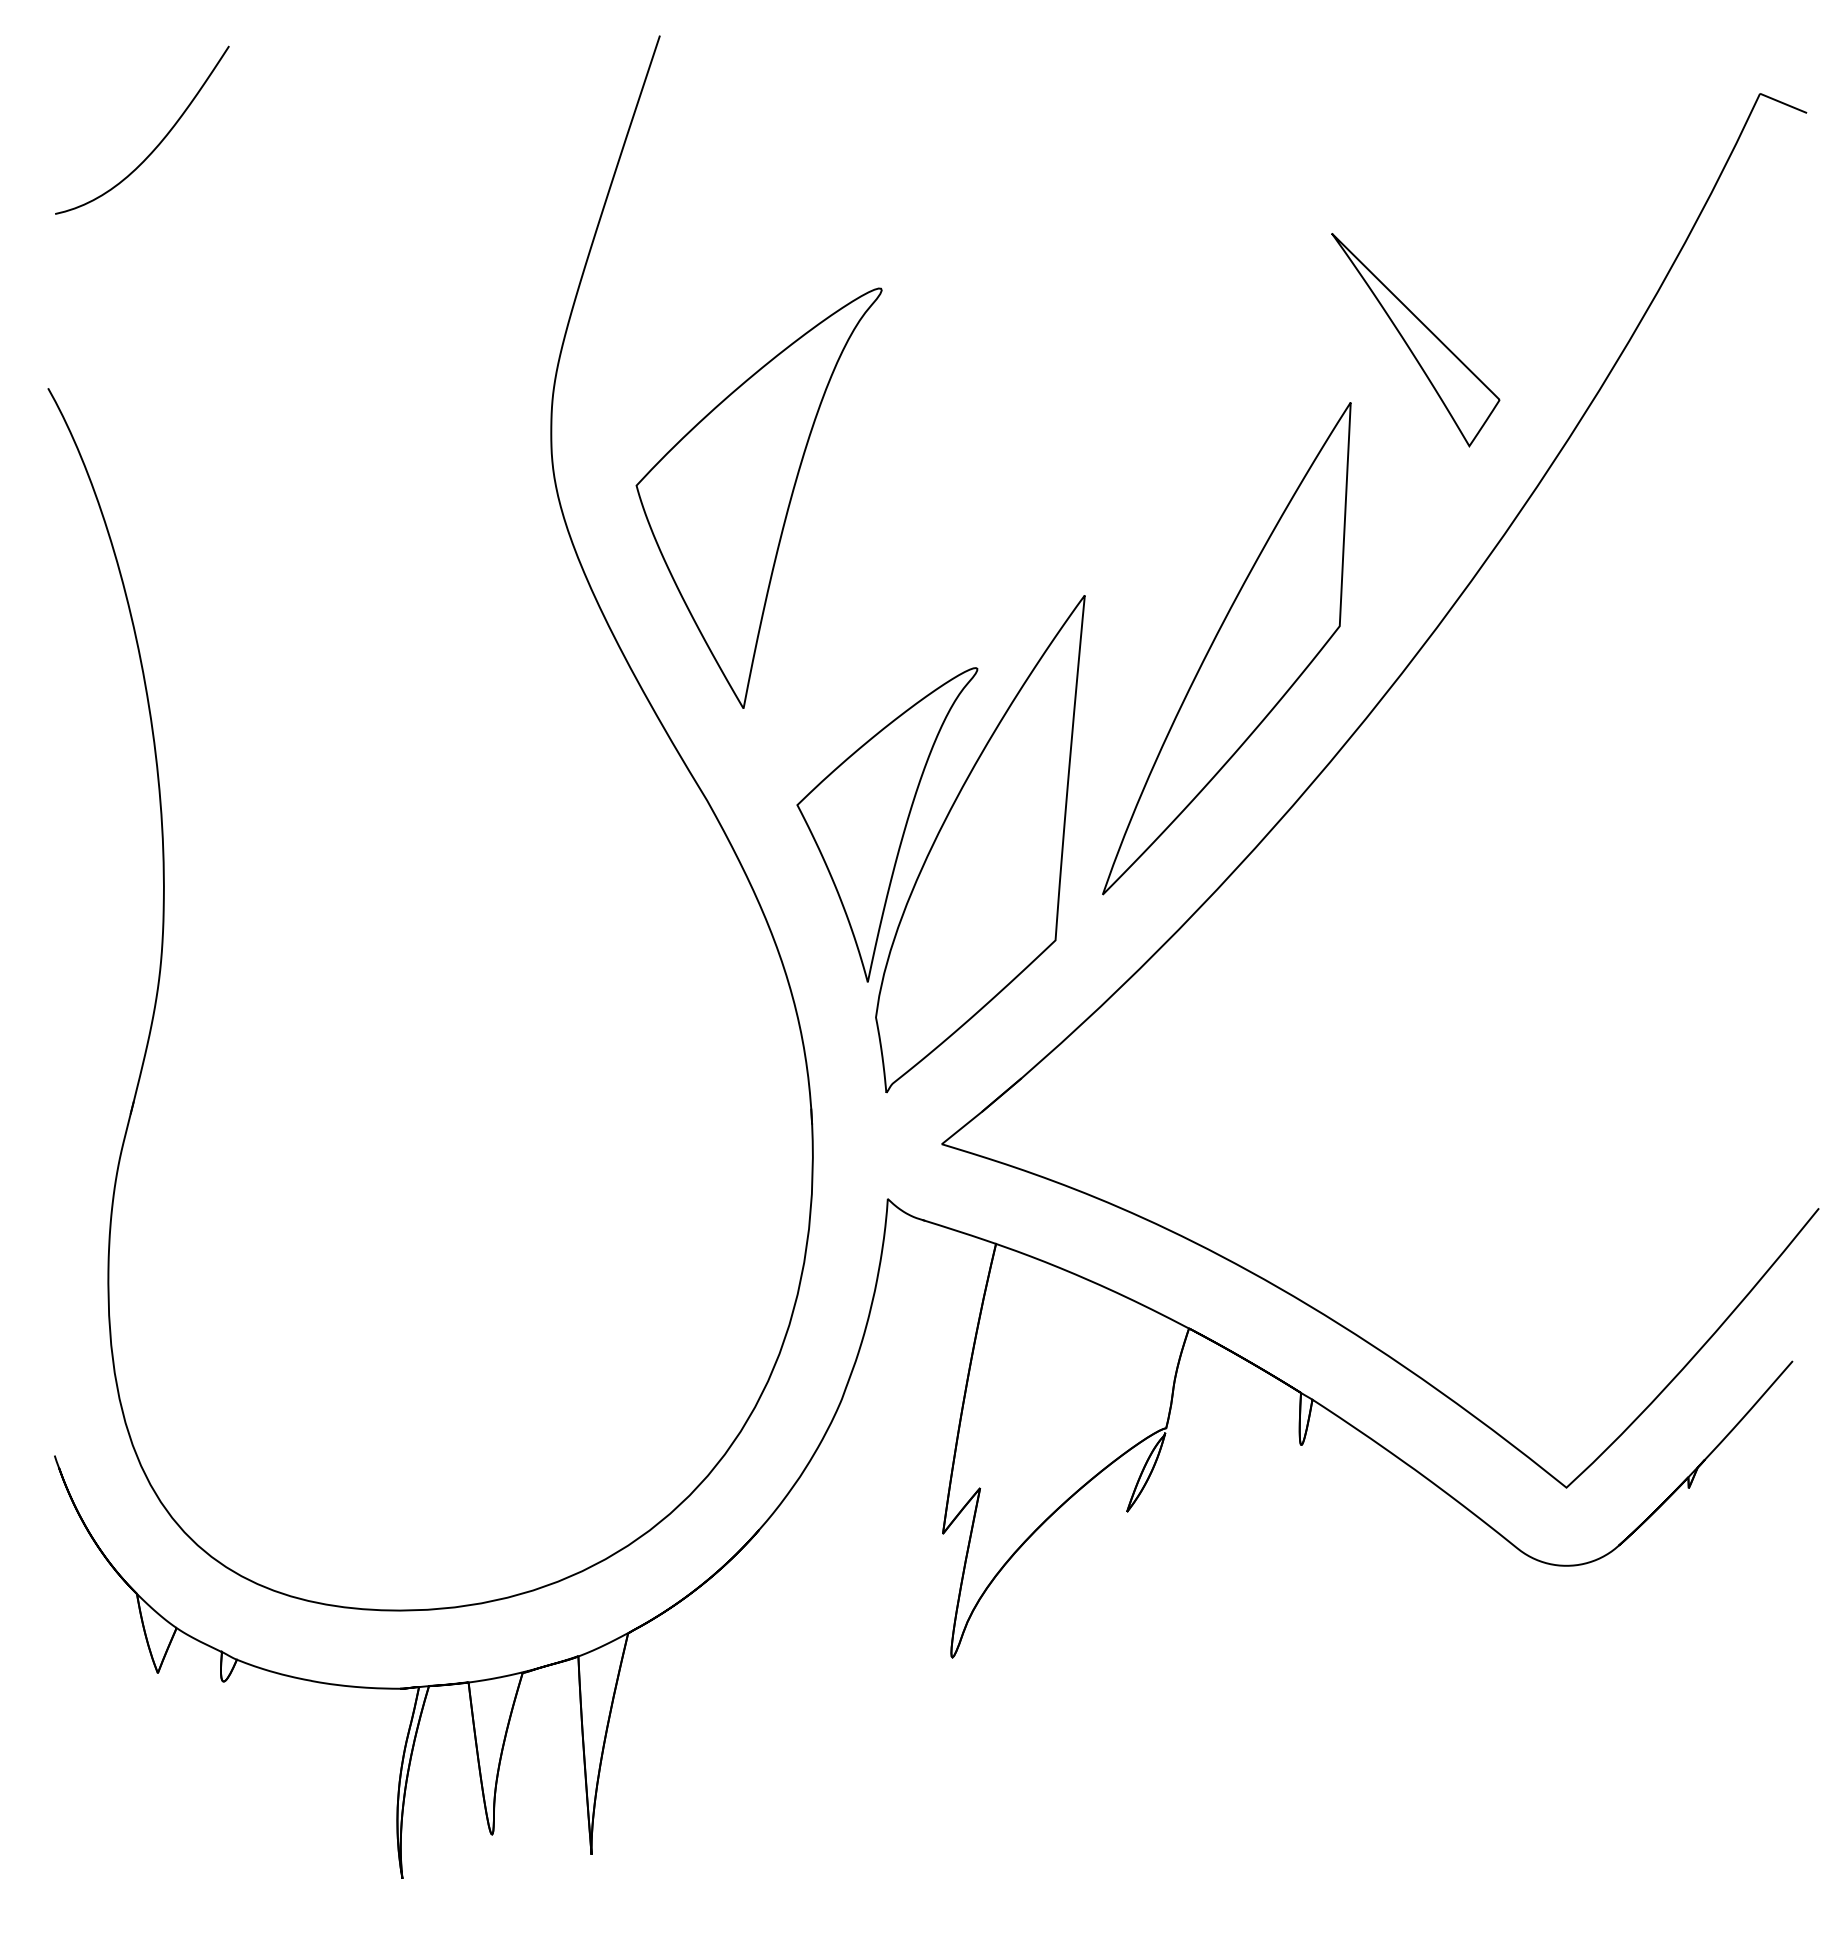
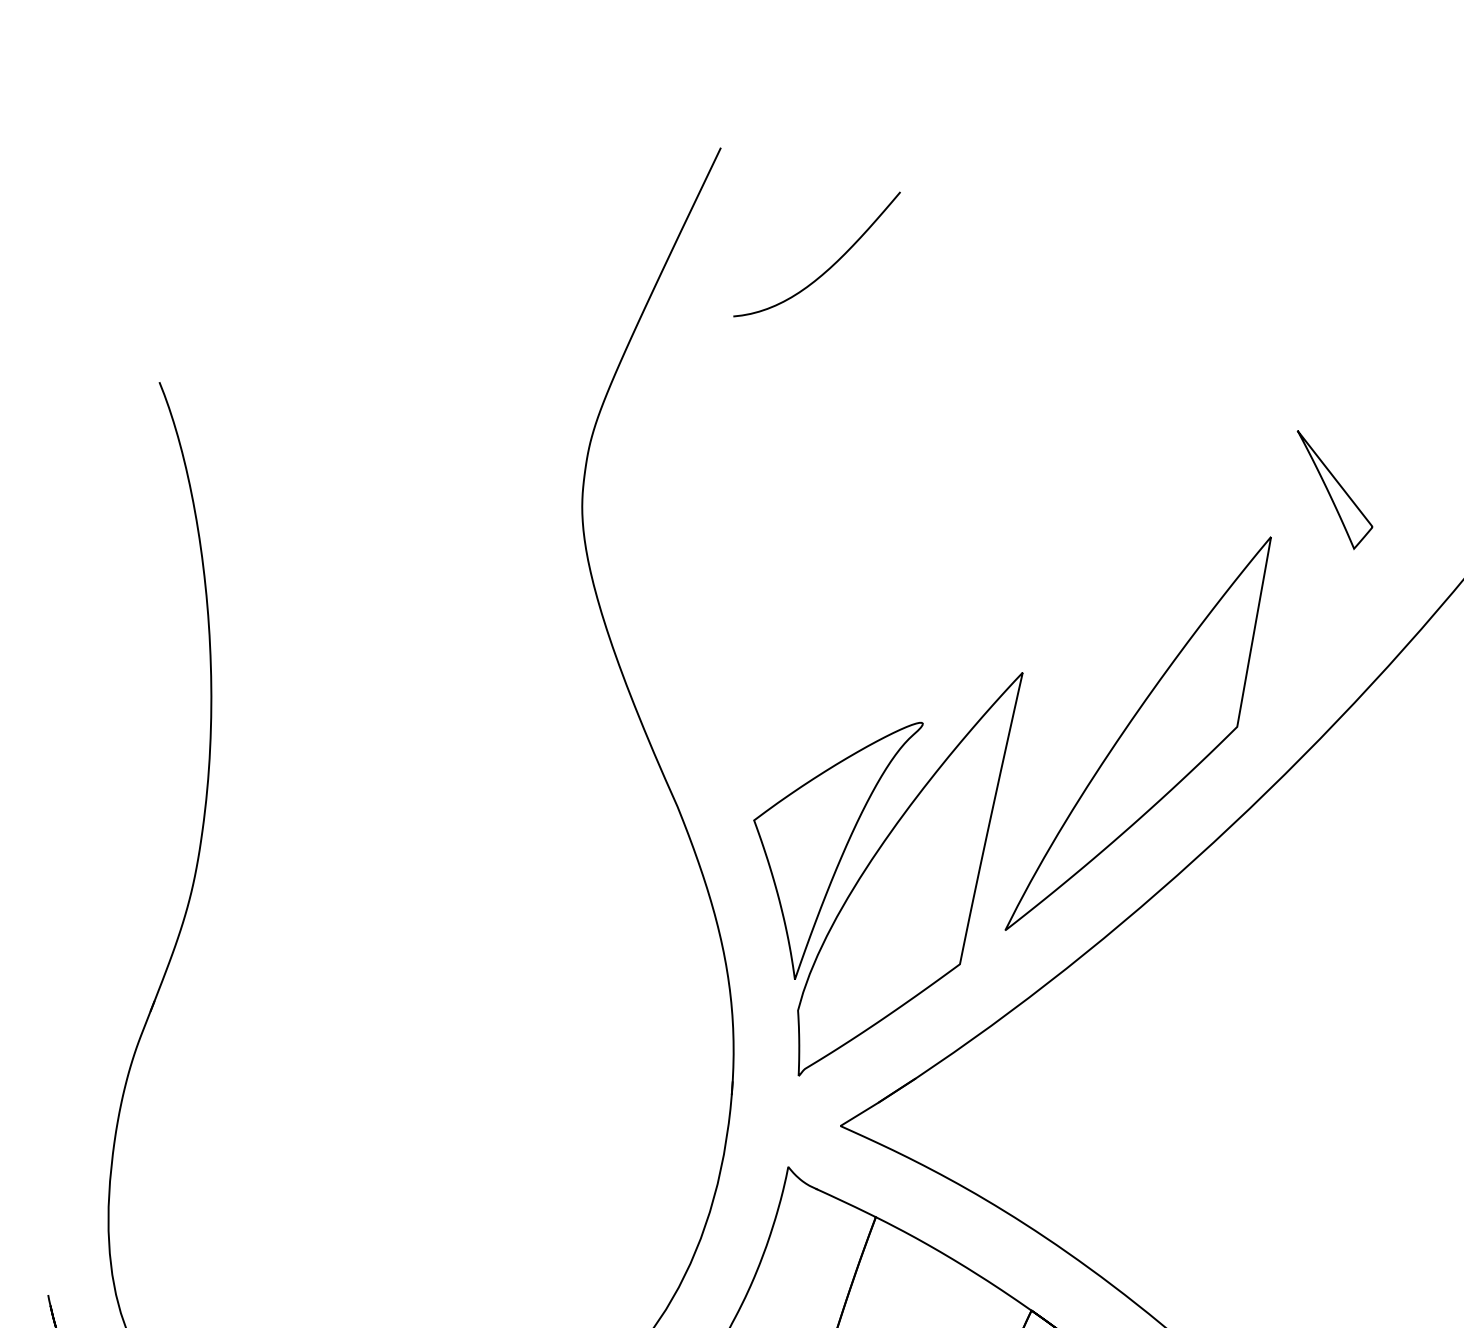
curve: (157, 144) -> (828, 268), moved
part: (1415, 340) -> (1333, 491), size x0.6
part: (758, 497) -> (754, 553), removed

